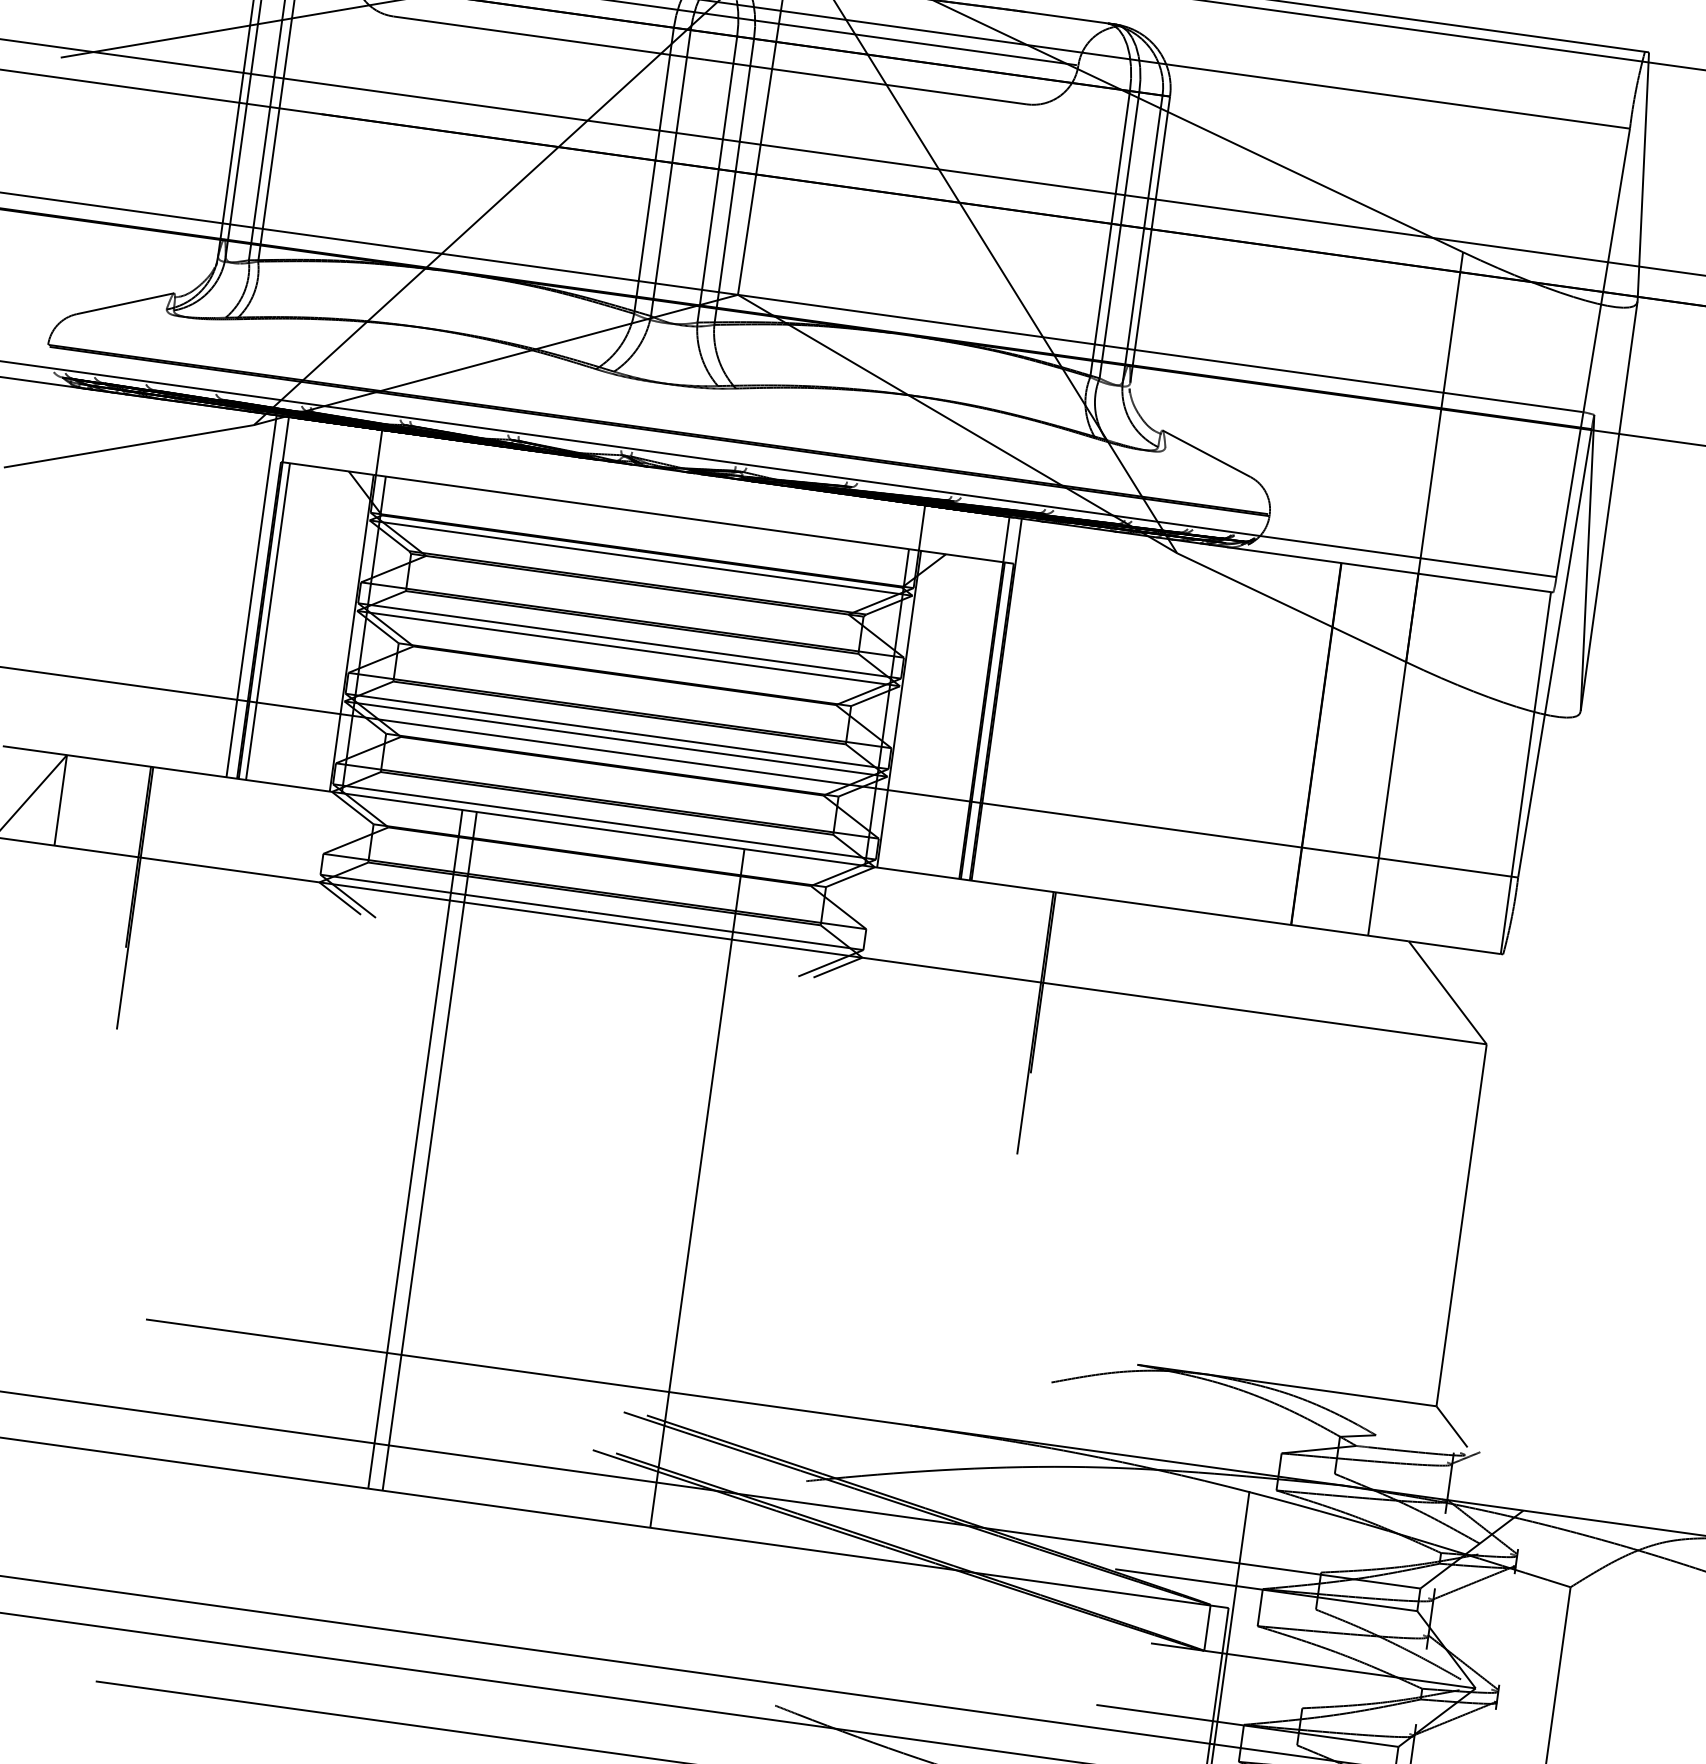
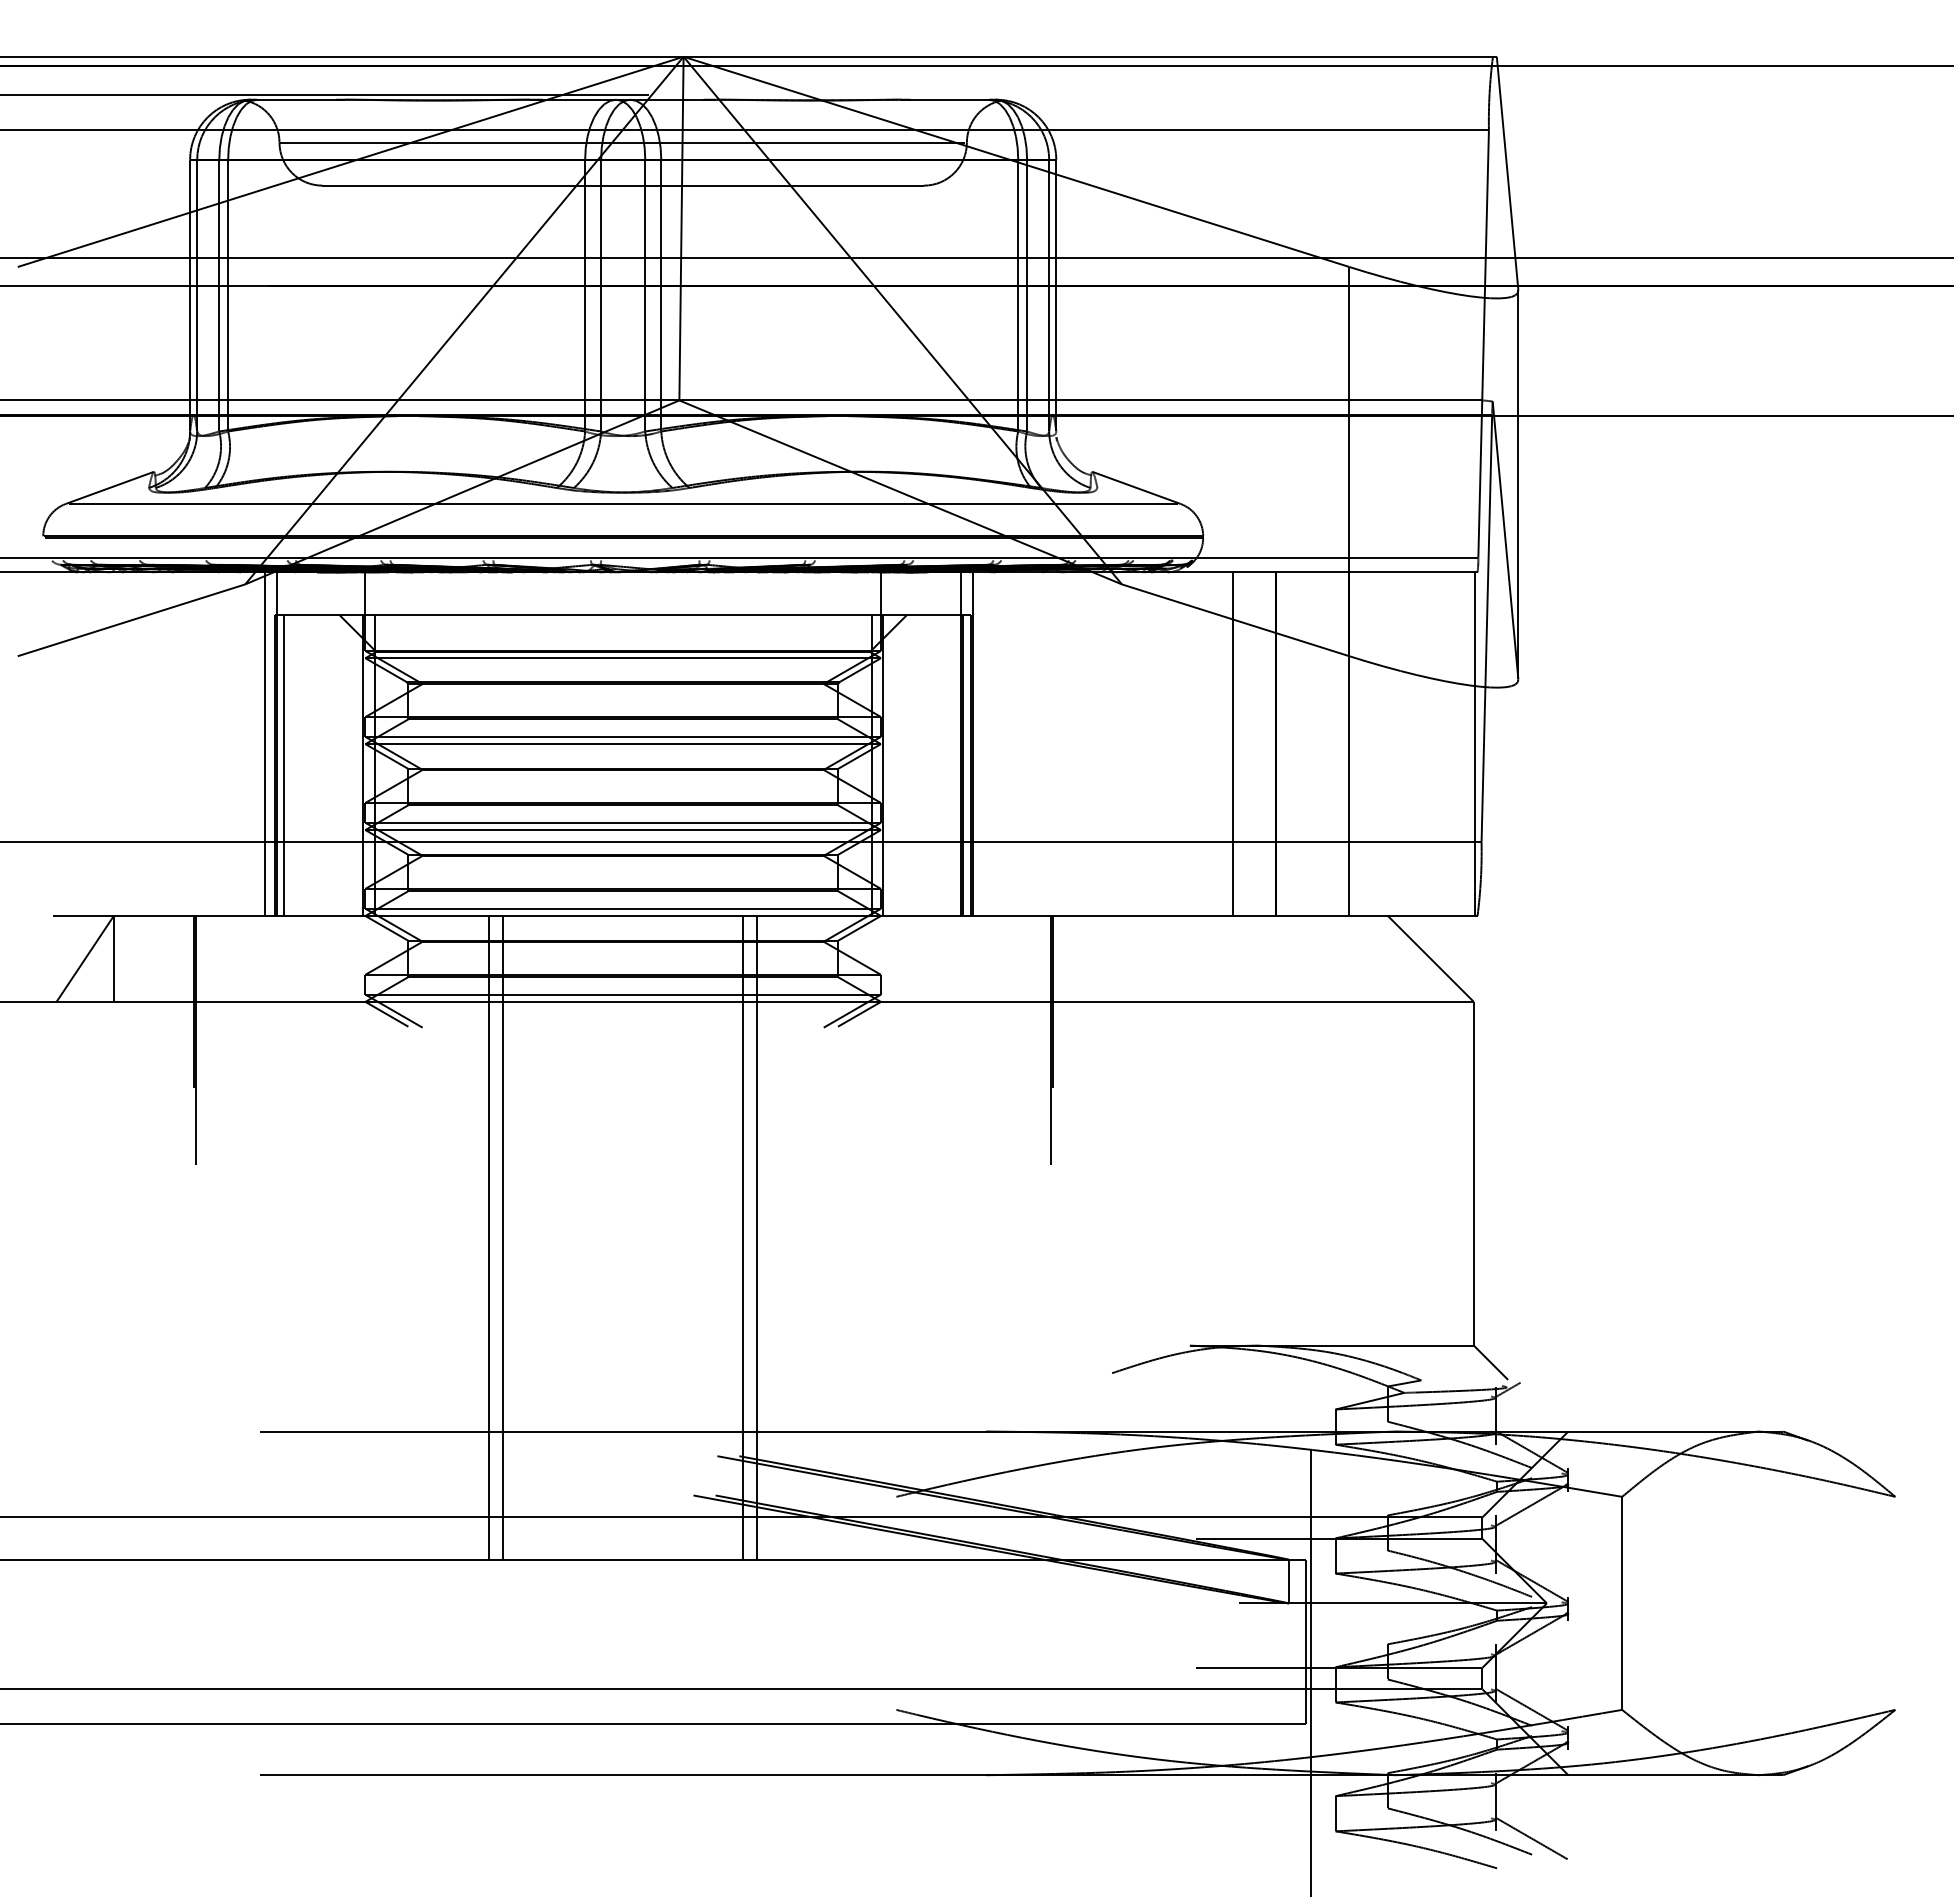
line: (662, 395) -> (622, 503), added
line: (1271, 738) -> (1233, 744), added
line: (683, 1186) -> (743, 1238), added

